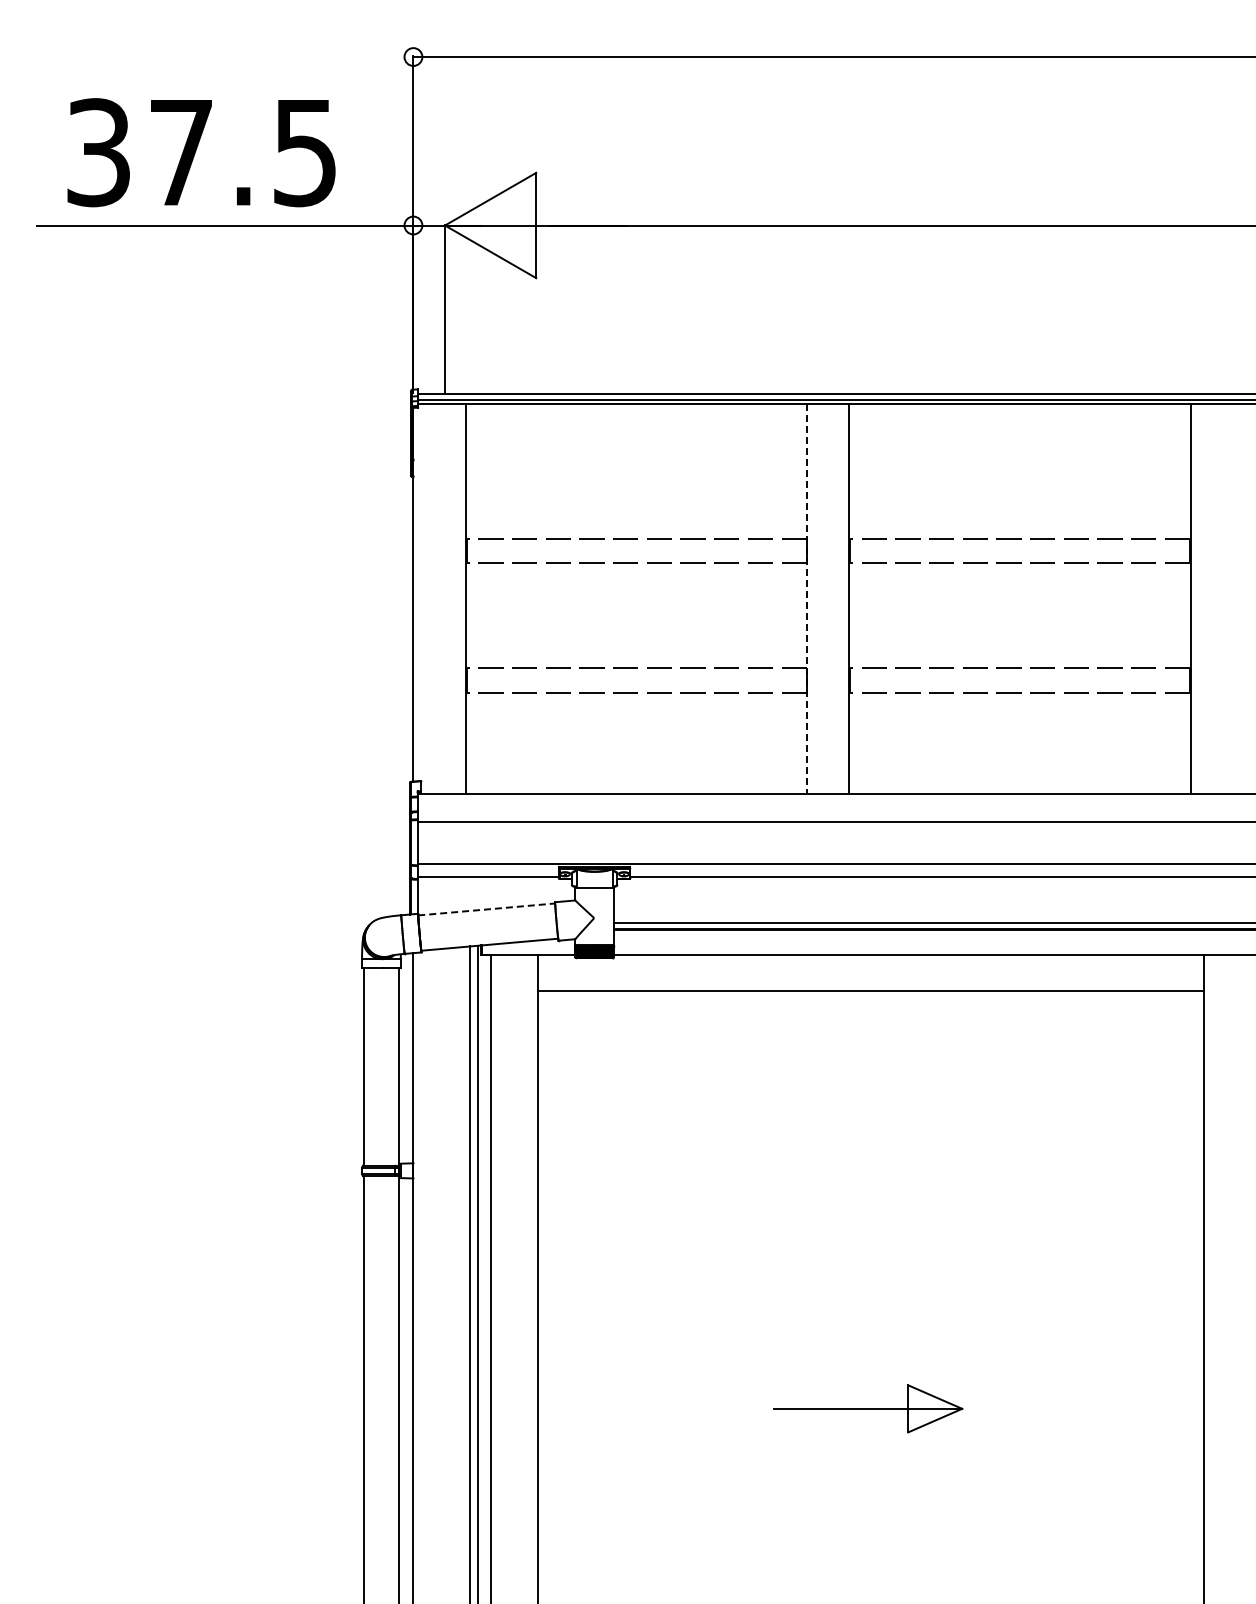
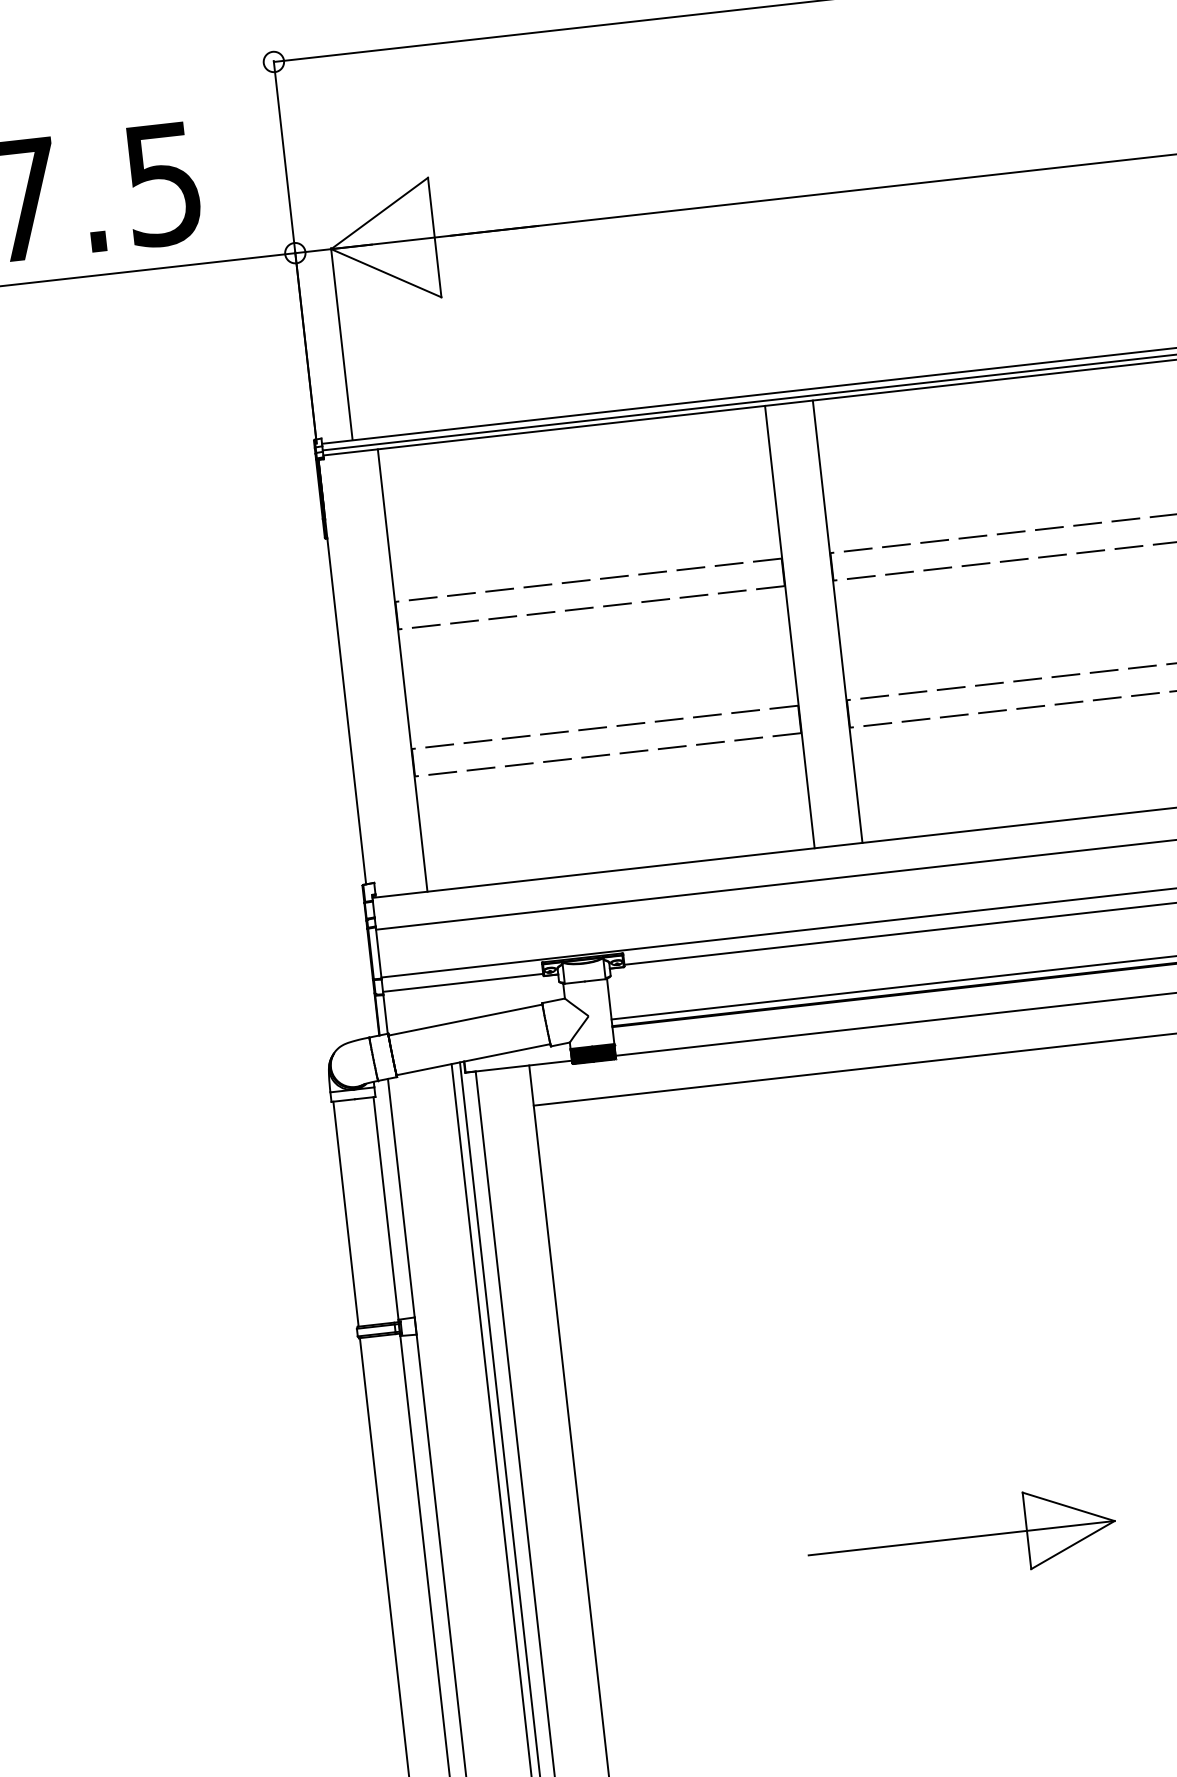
line: (807, 599) -> (790, 627), dashed -> solid
line: (486, 909) -> (465, 1020), dashed -> solid
part: (867, 1408) -> (961, 1537), size x1.43

